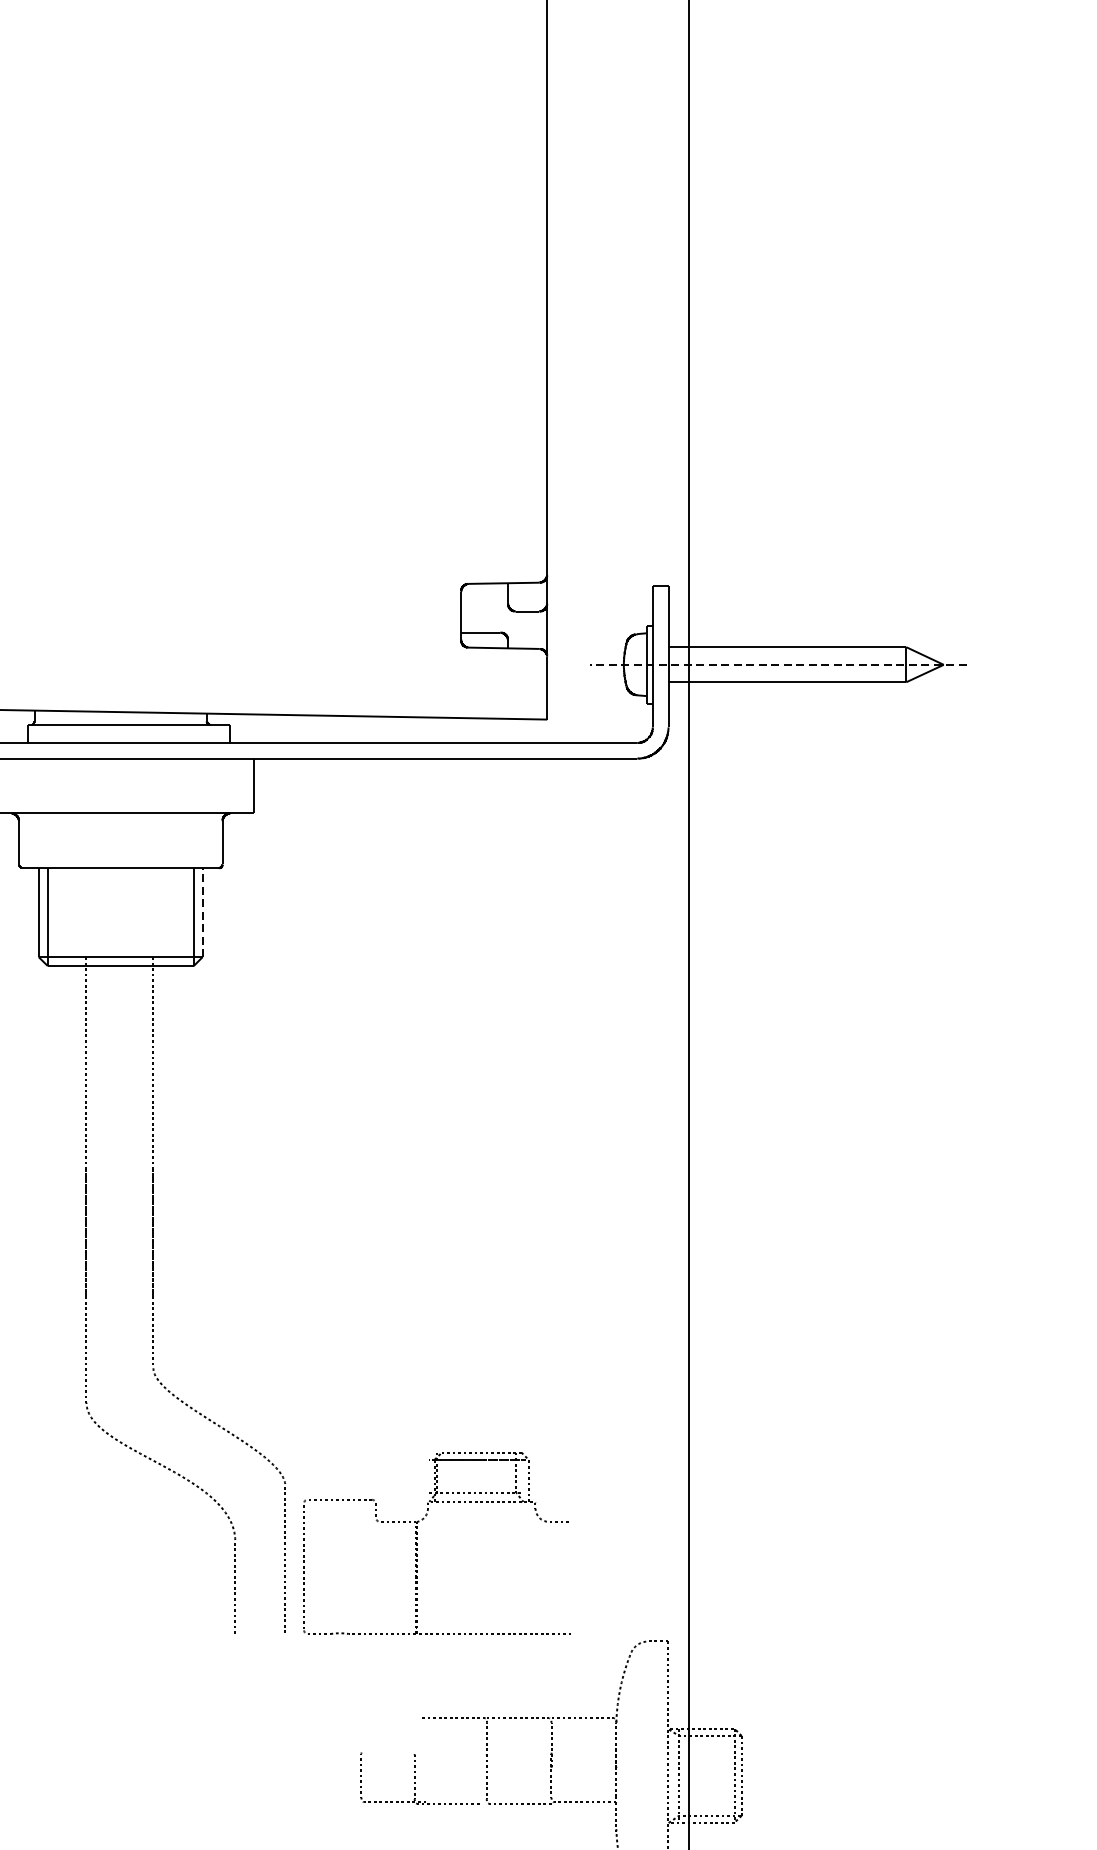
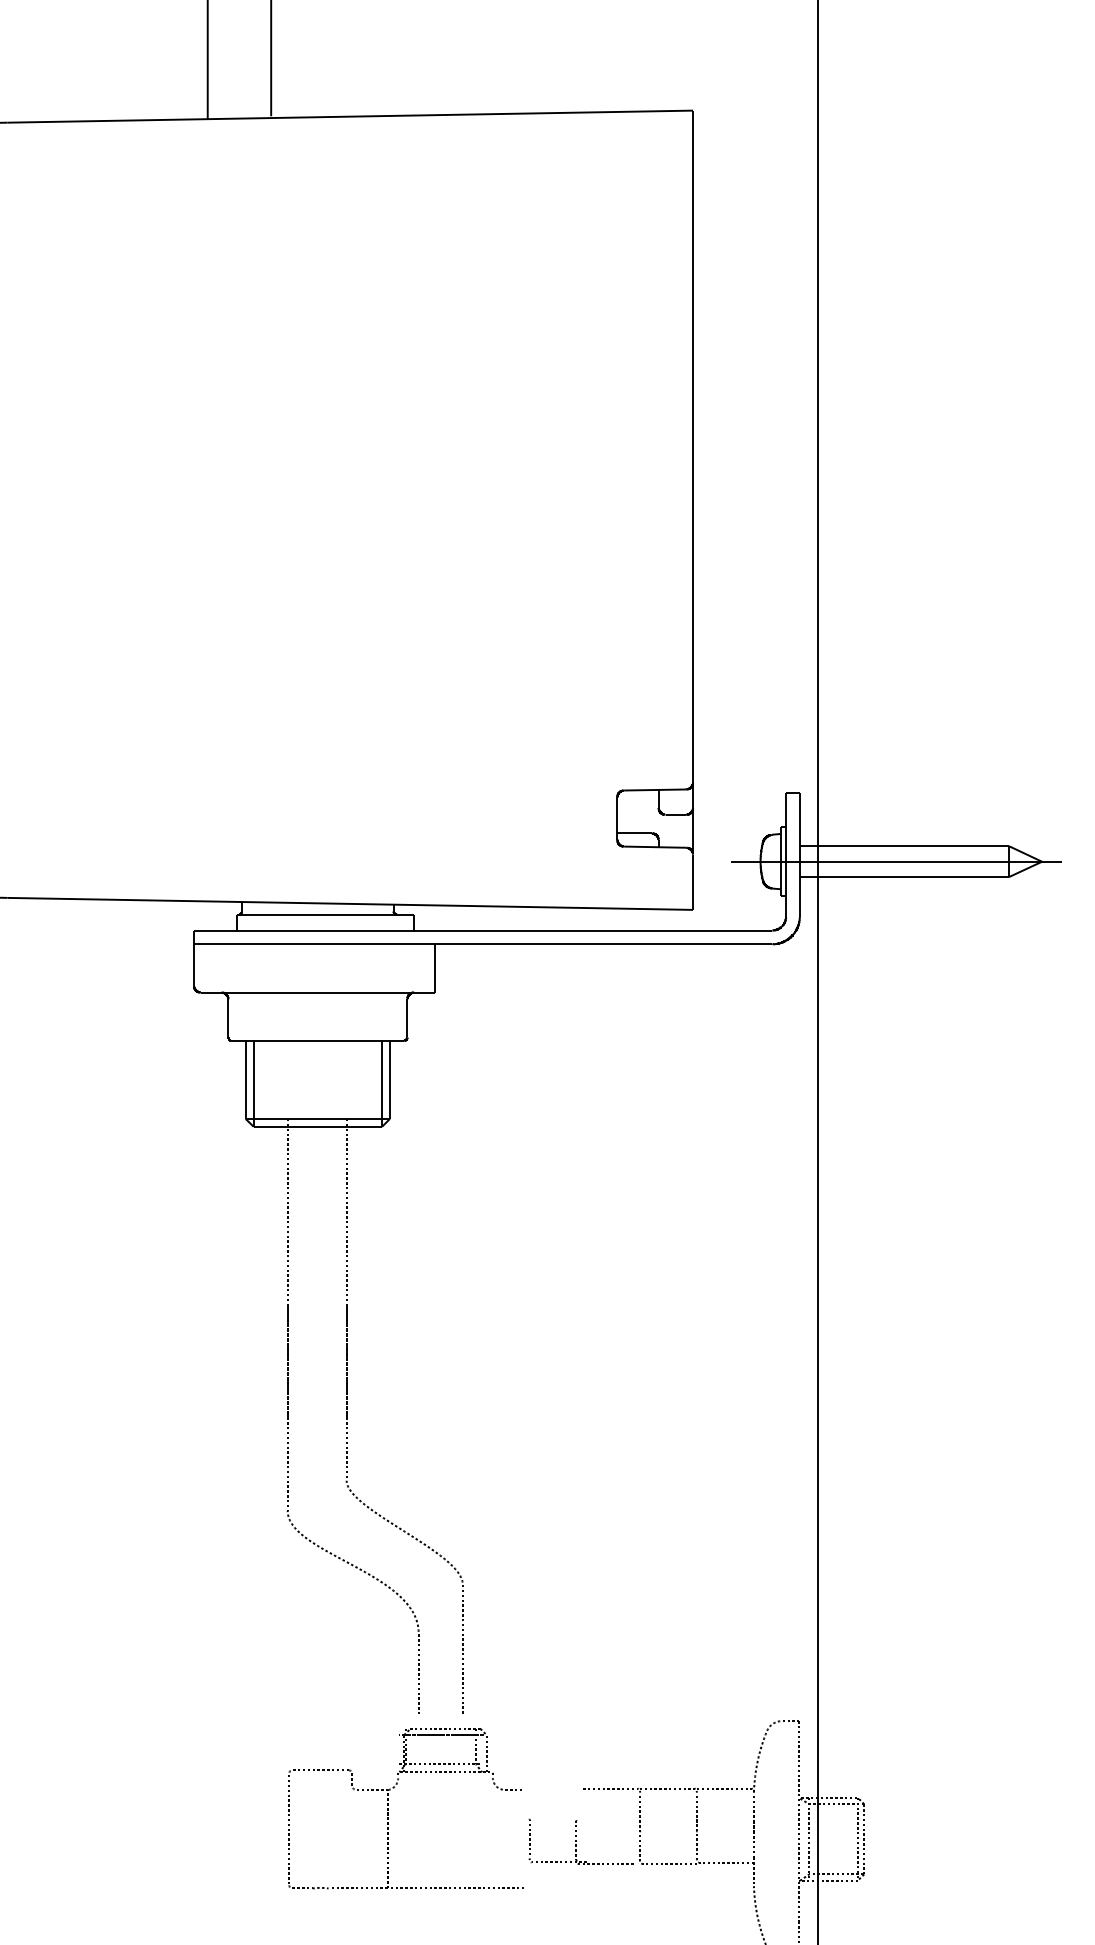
line: (778, 664) -> (896, 861), dashed -> solid
line: (202, 912) -> (389, 1079), dashed -> solid
part: (416, 1543) -> (388, 1808), moved

